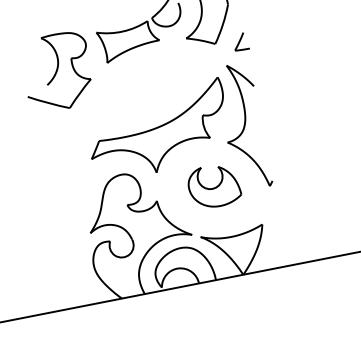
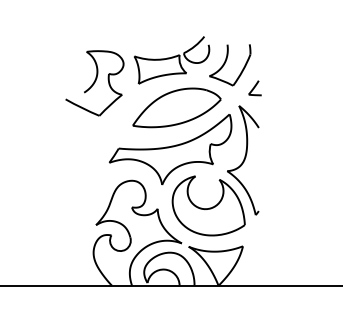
part: (155, 81) -> (176, 107), added
part: (213, 185) -> (208, 205), size x1.67

